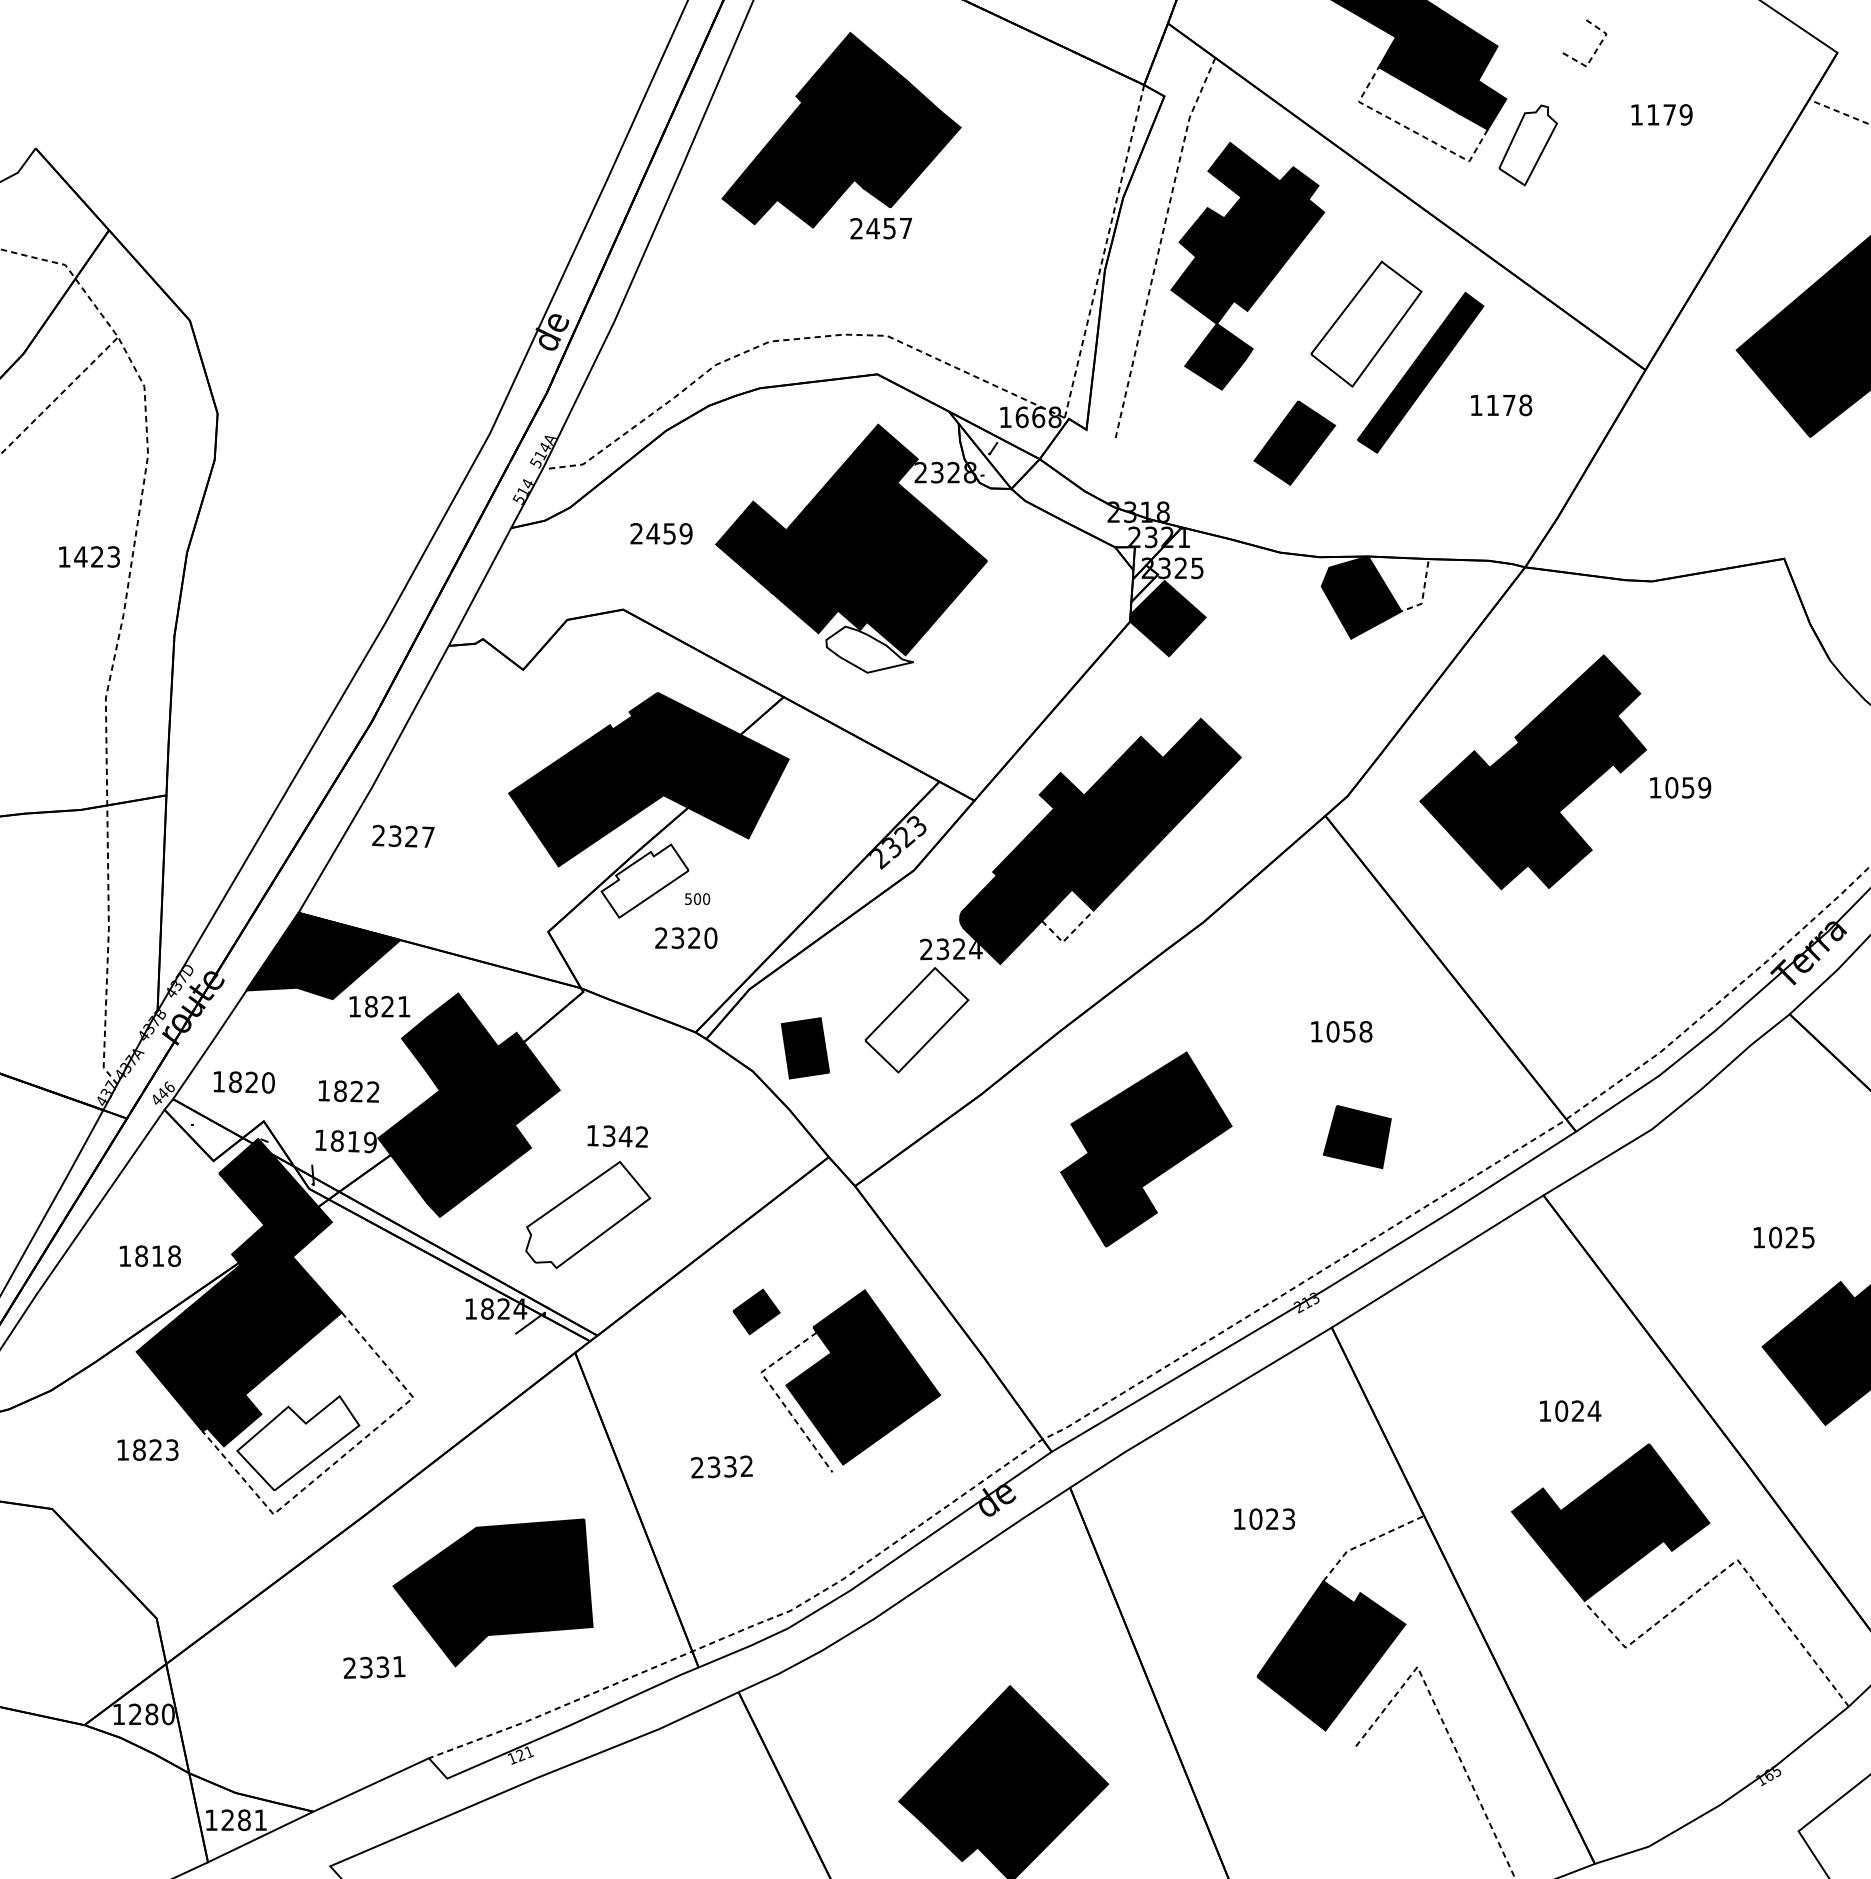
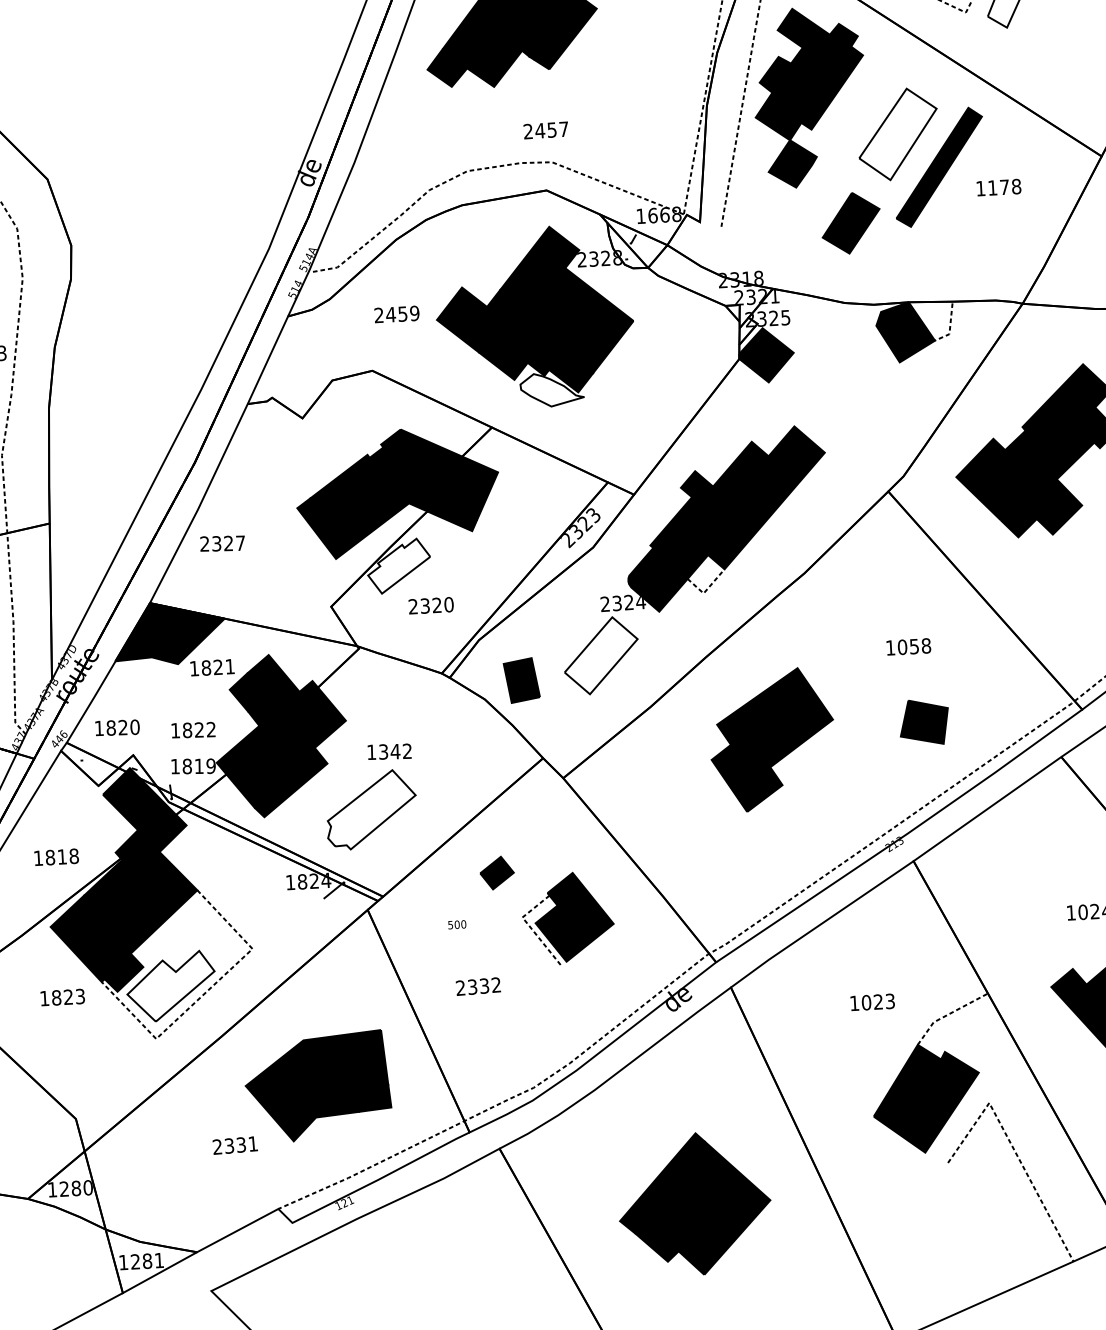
text: (880, 228) -> (545, 130), moved
text: (697, 898) -> (457, 924), moved
part: (850, 1380) -> (567, 918), size x0.7

